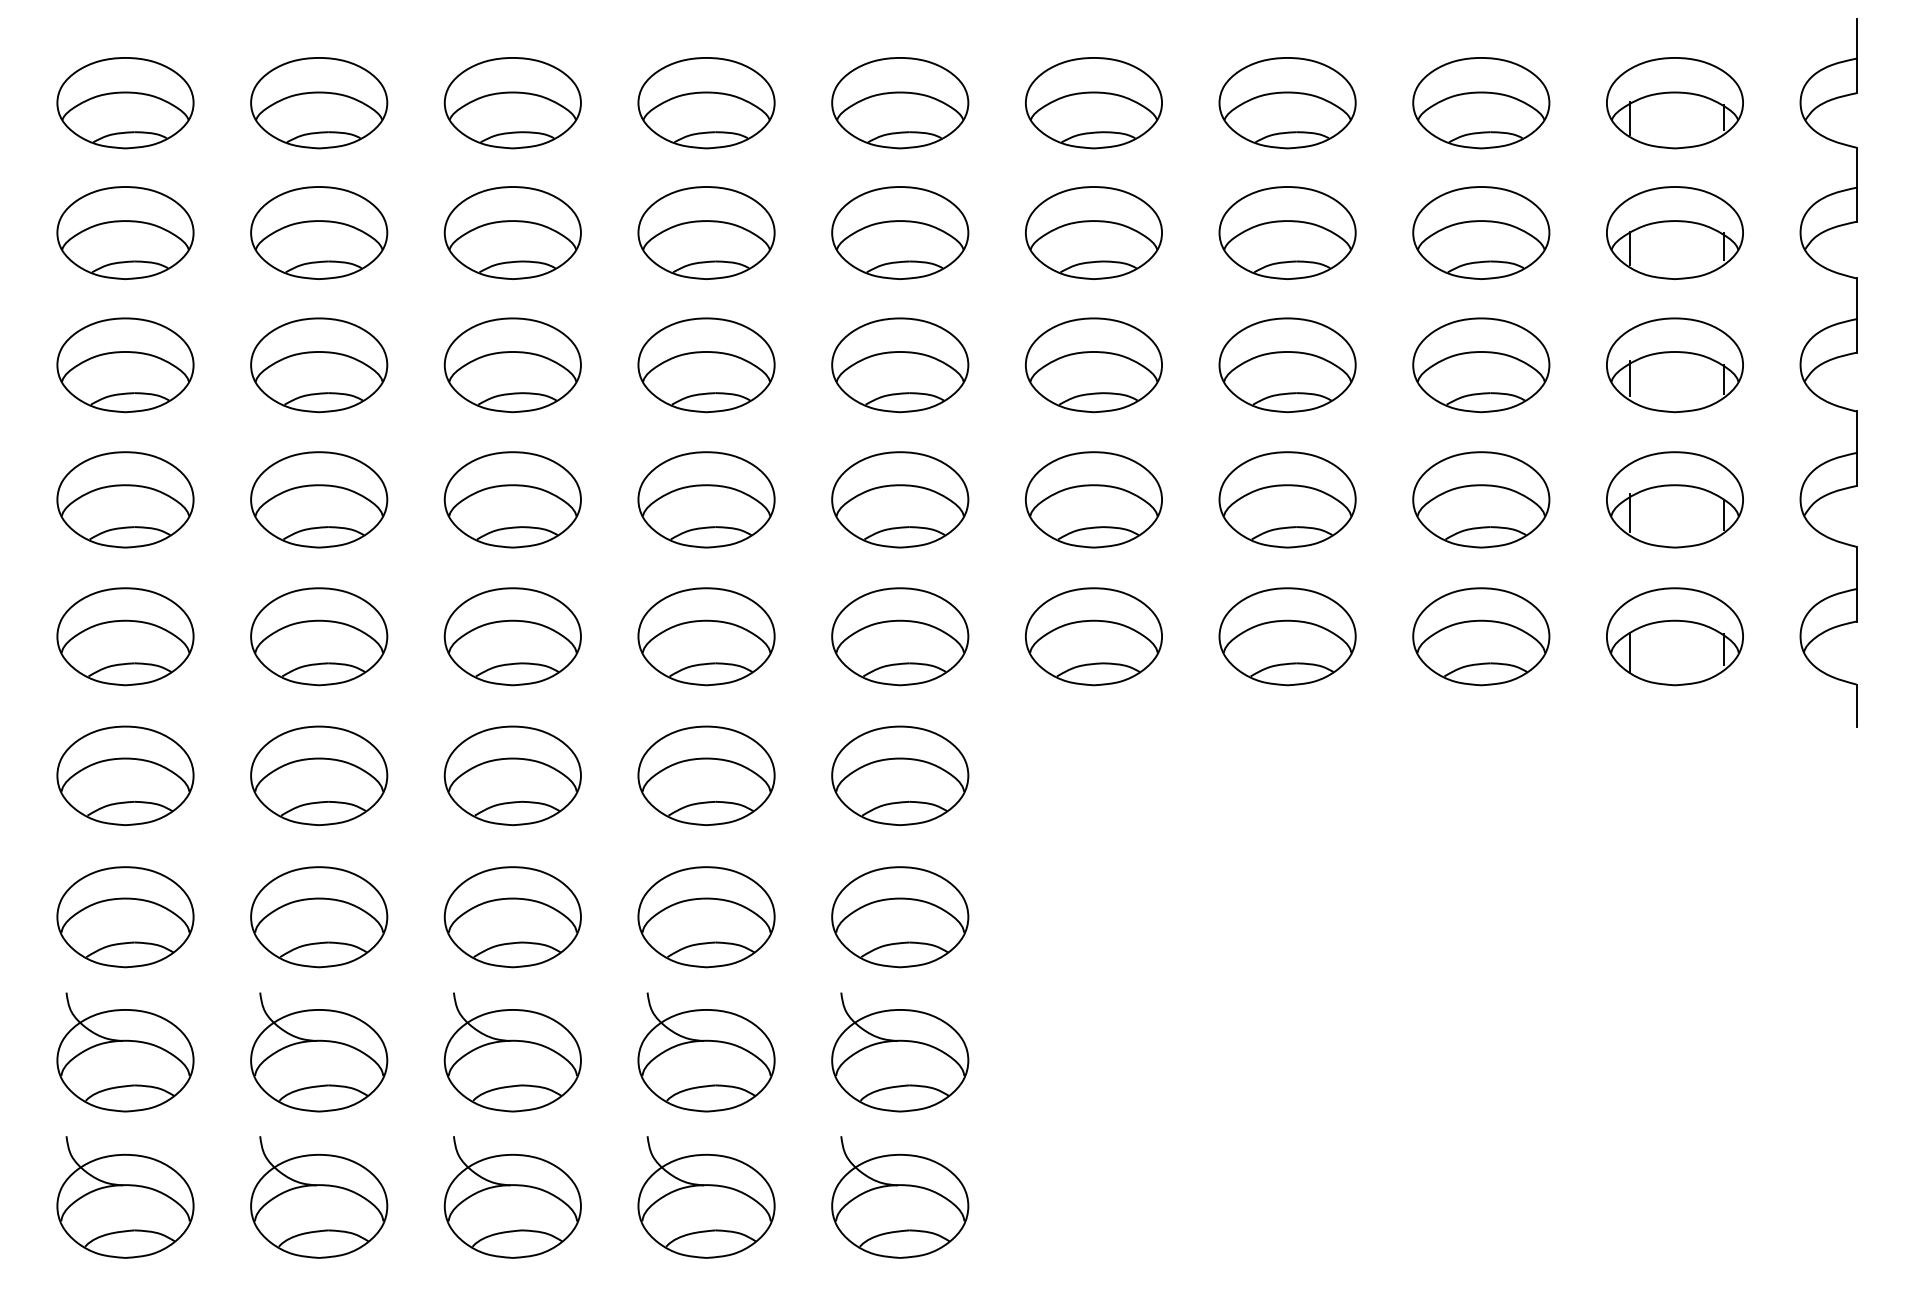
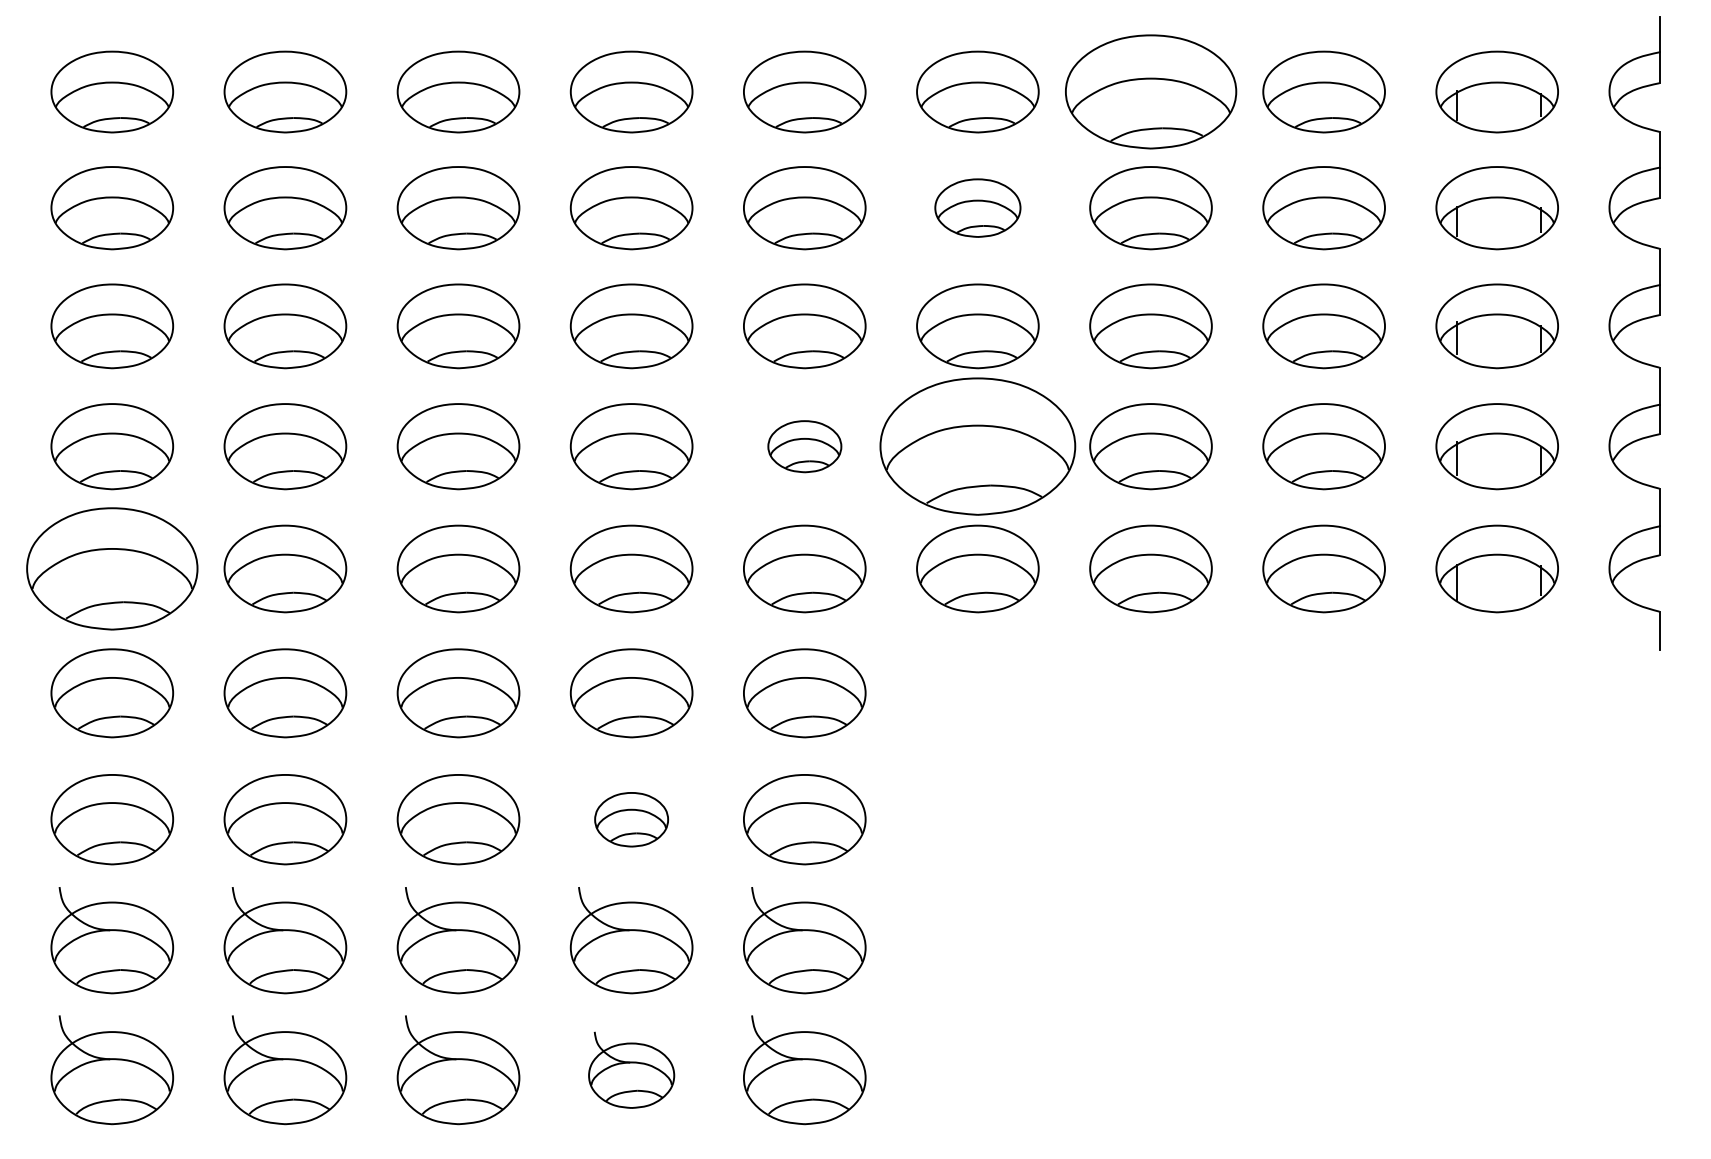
part: (1287, 103) -> (1150, 92), size x1.4
part: (1093, 232) -> (977, 207), size x0.7
part: (900, 499) -> (805, 446), size x0.6
part: (1093, 499) -> (977, 446), size x1.6
part: (125, 636) -> (112, 568), size x1.4
part: (706, 917) -> (631, 819), size x0.6
part: (706, 1197) -> (631, 1070), size x0.7

